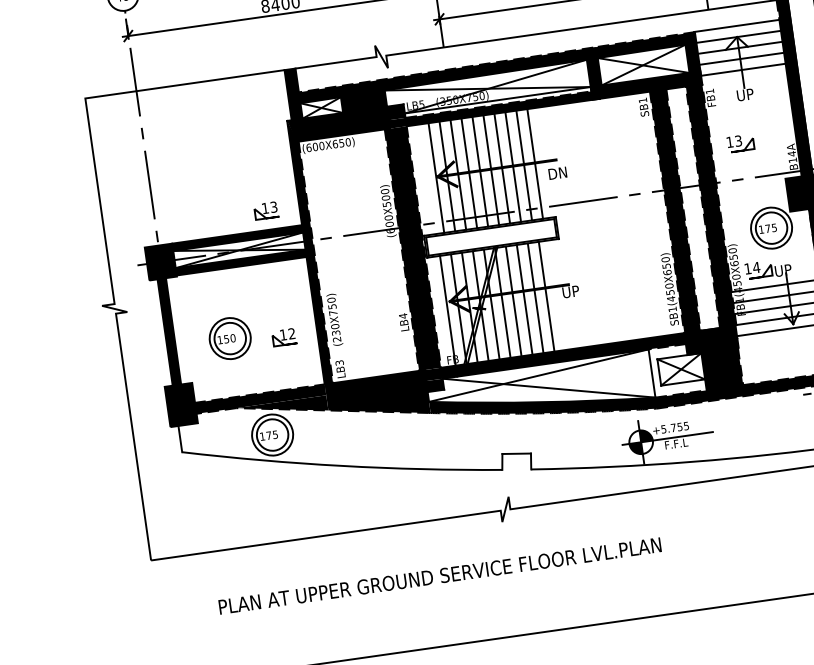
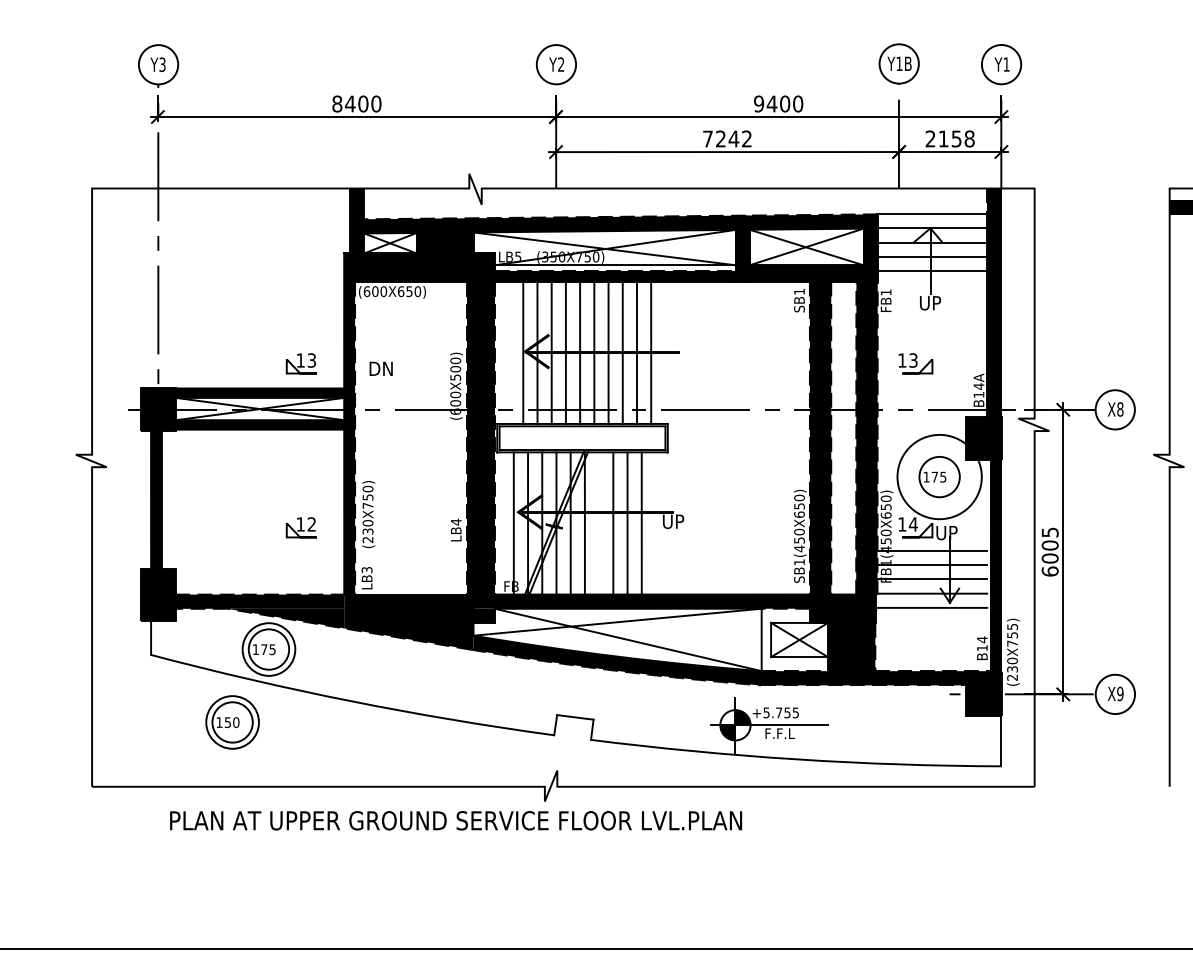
text: (557, 173) -> (380, 368), moved
circle: (771, 227) -> (939, 476), size x1.6
line: (514, 301) -> (599, 523), removed
part: (230, 338) -> (232, 722), moved
text: (440, 575) -> (456, 820), moved

